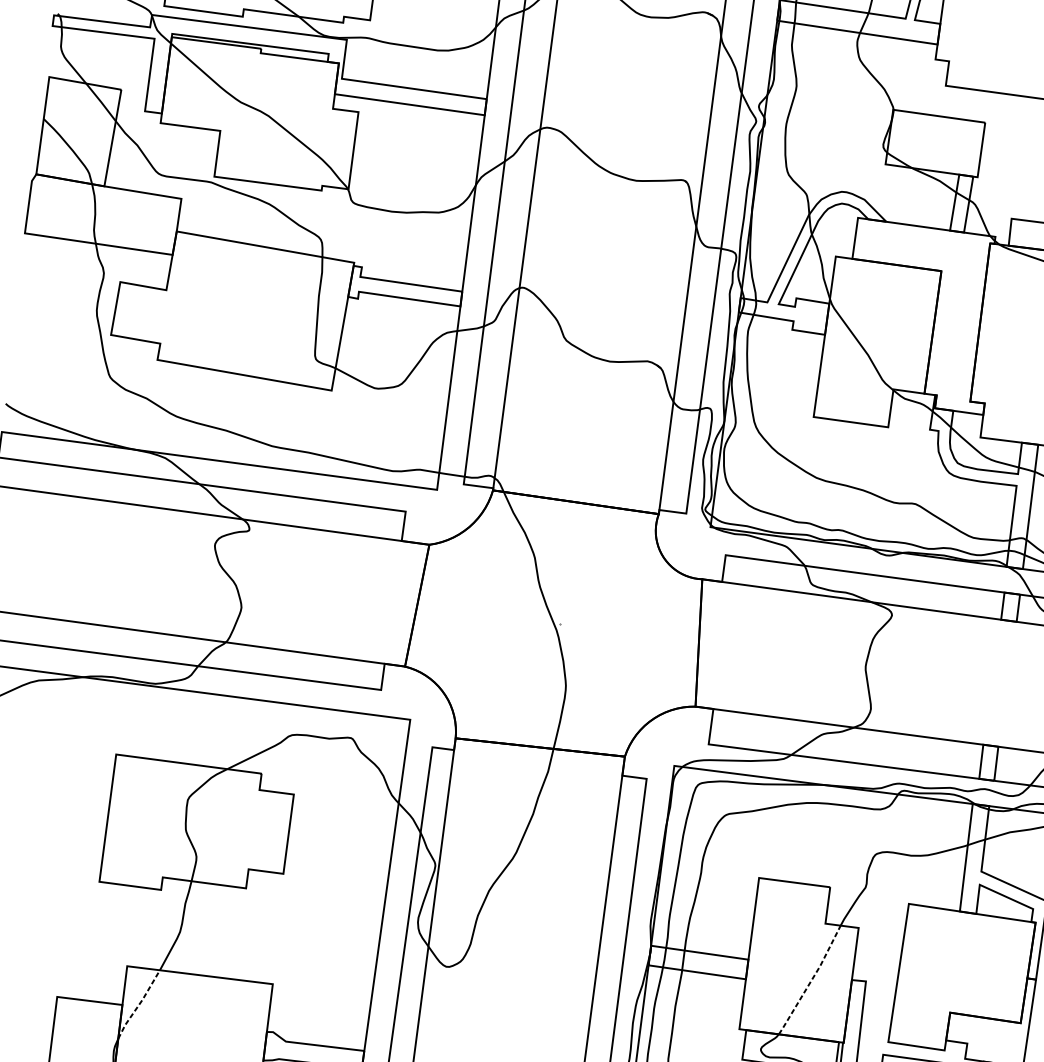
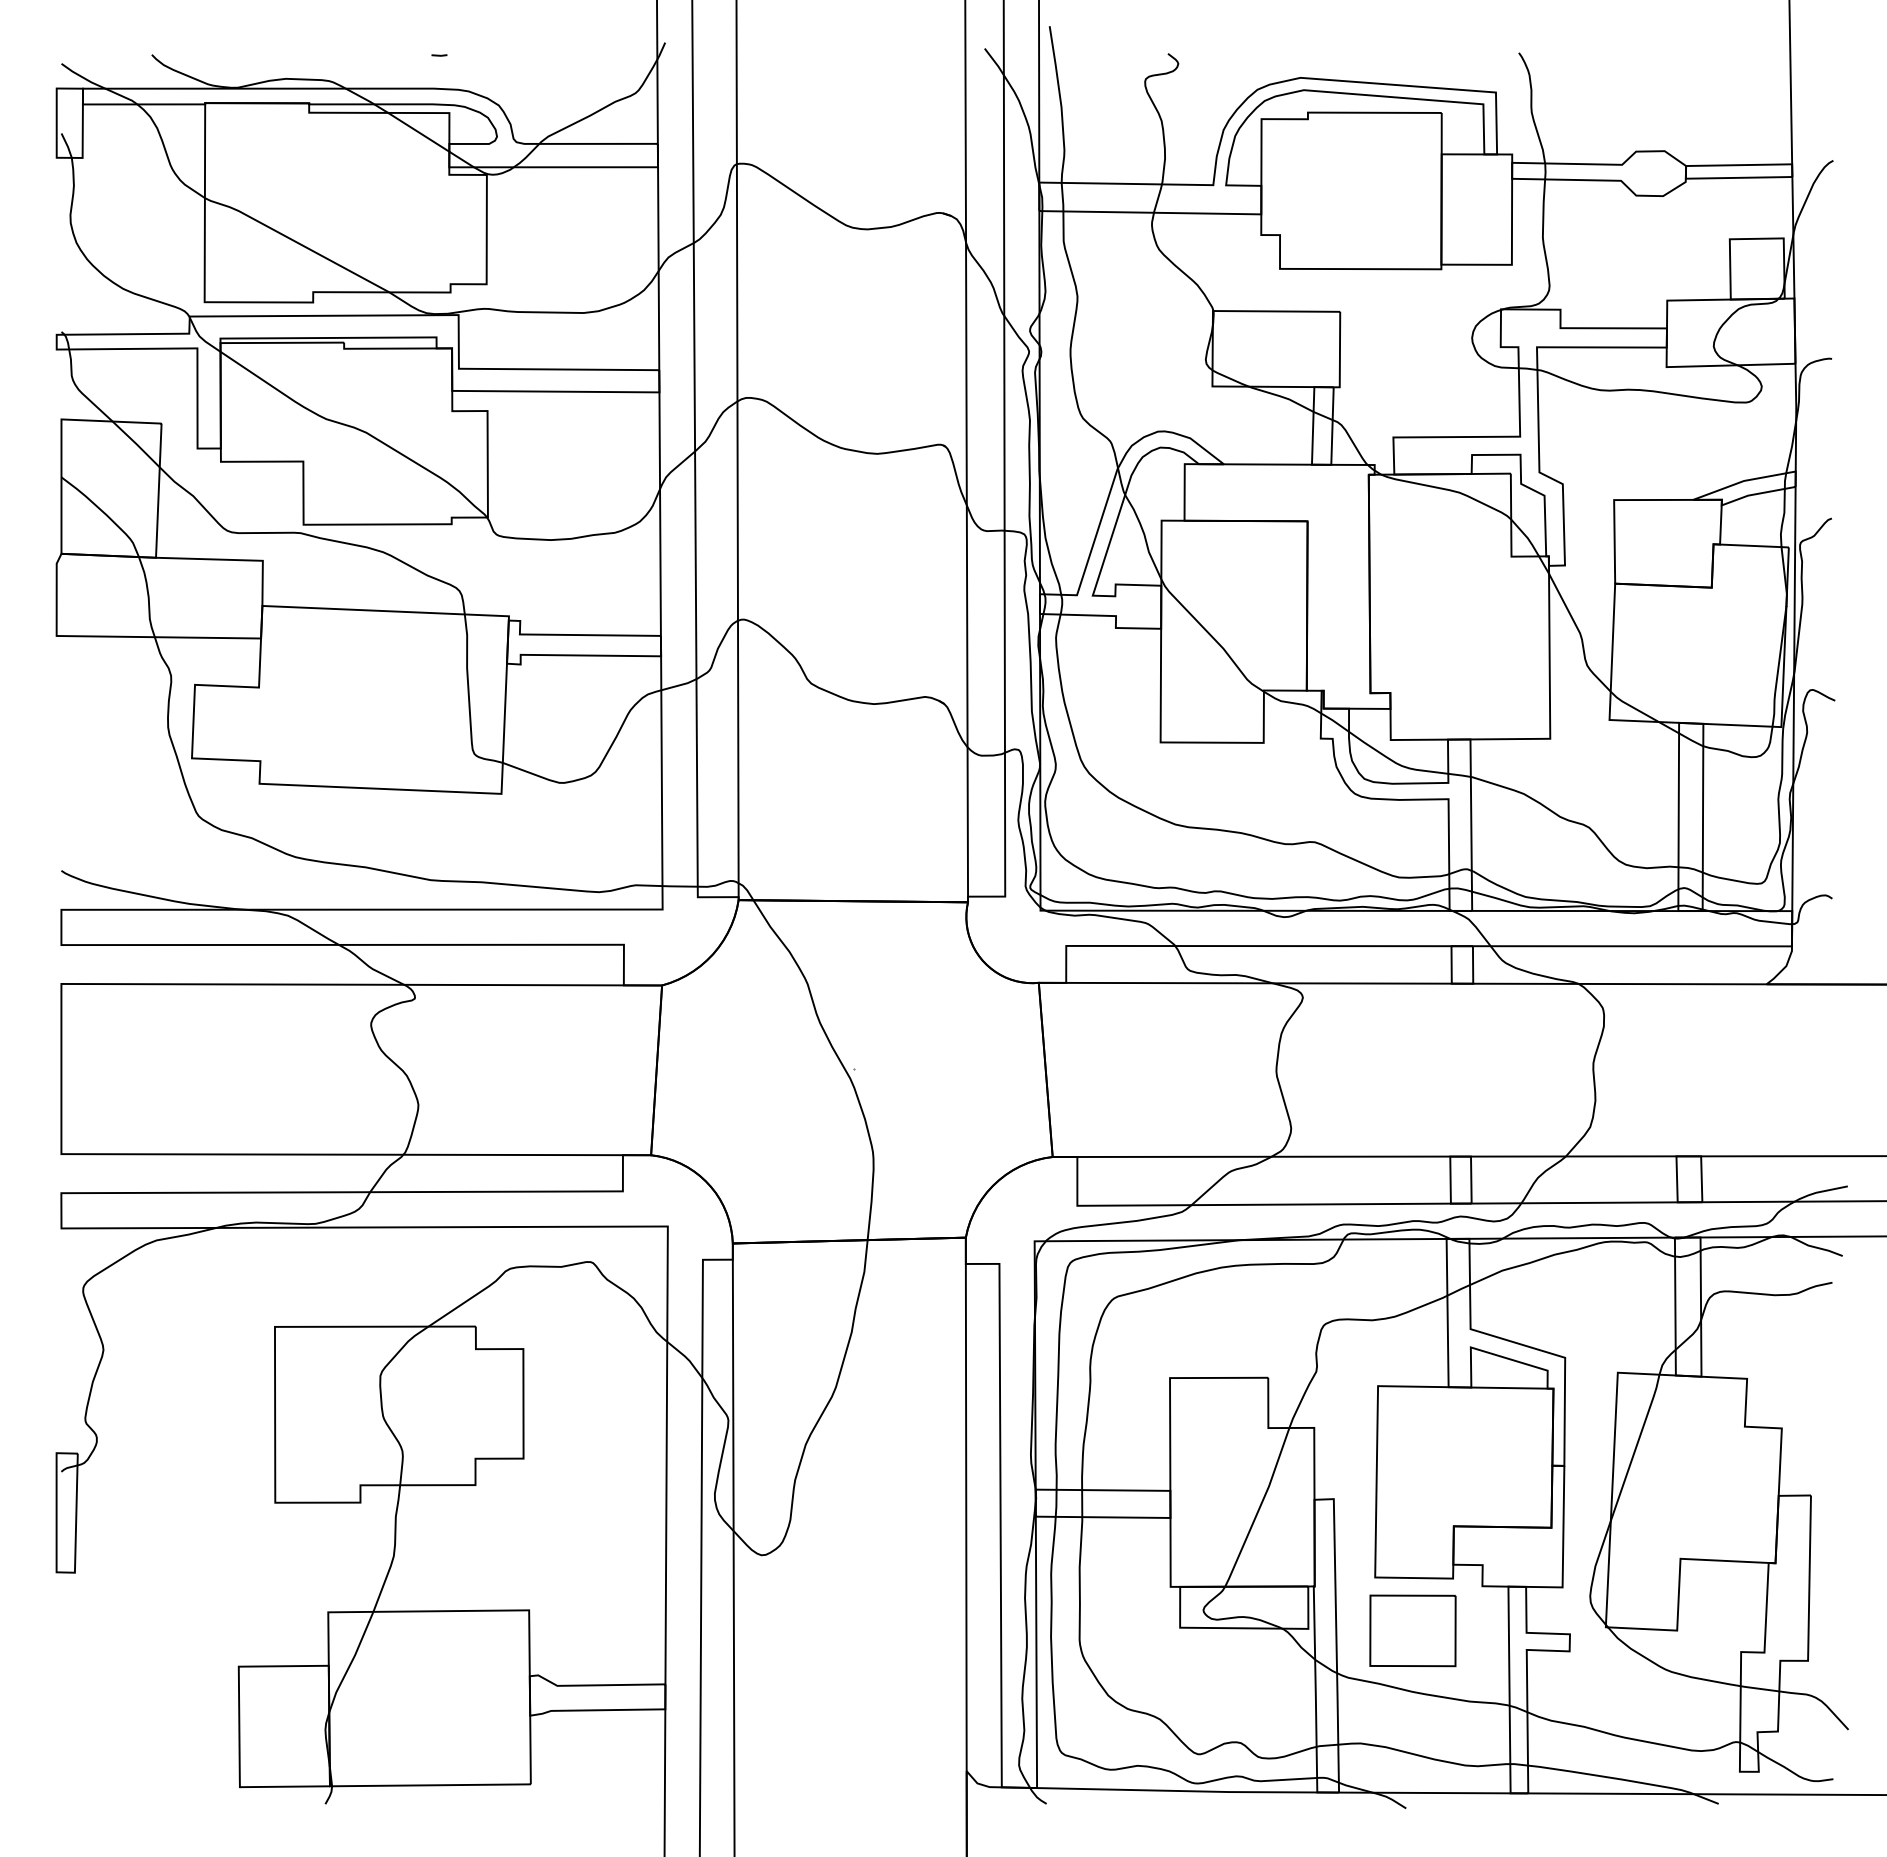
line: (811, 981) -> (1259, 1508), dashed -> solid
line: (139, 1004) -> (351, 1662), dashed -> solid

